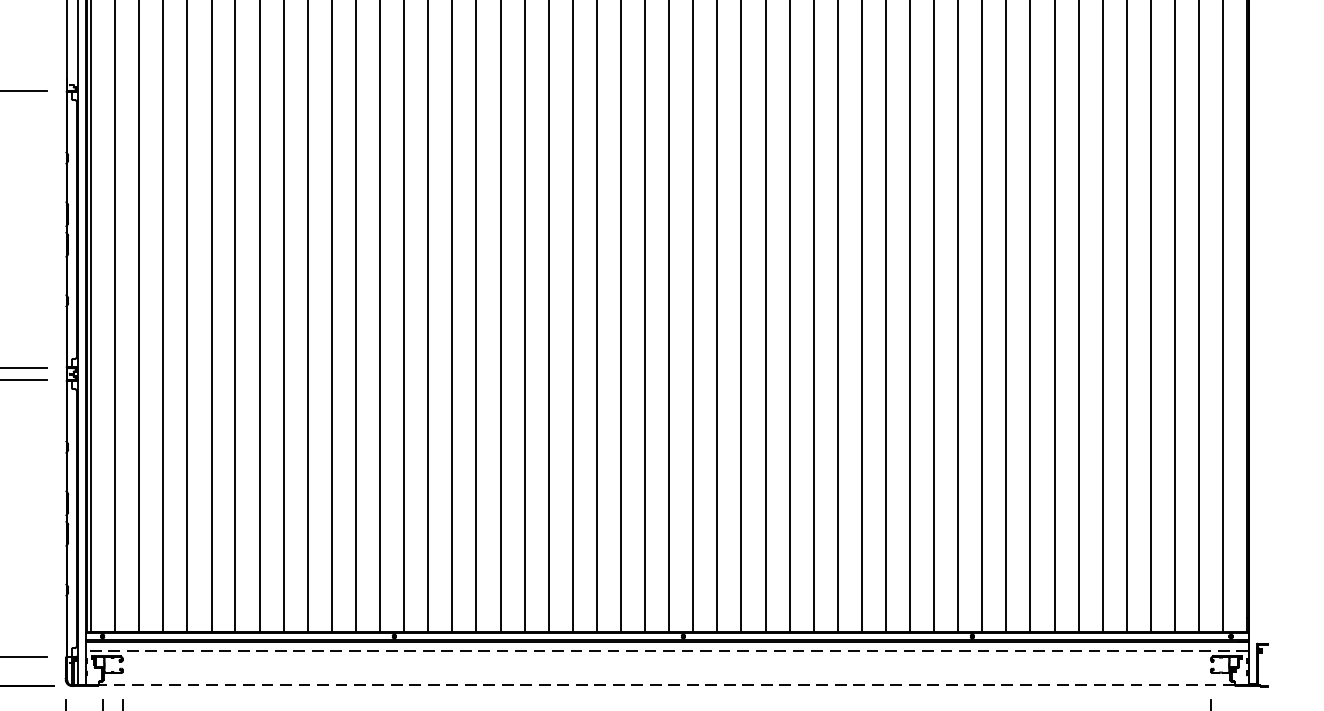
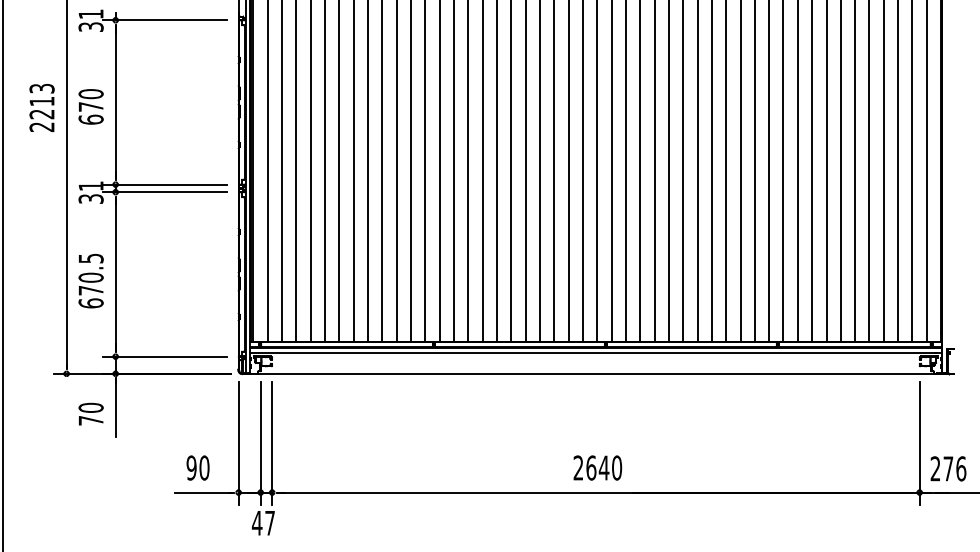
line: (666, 651) -> (595, 353), dashed -> solid
line: (666, 685) -> (595, 373), dashed -> solid

